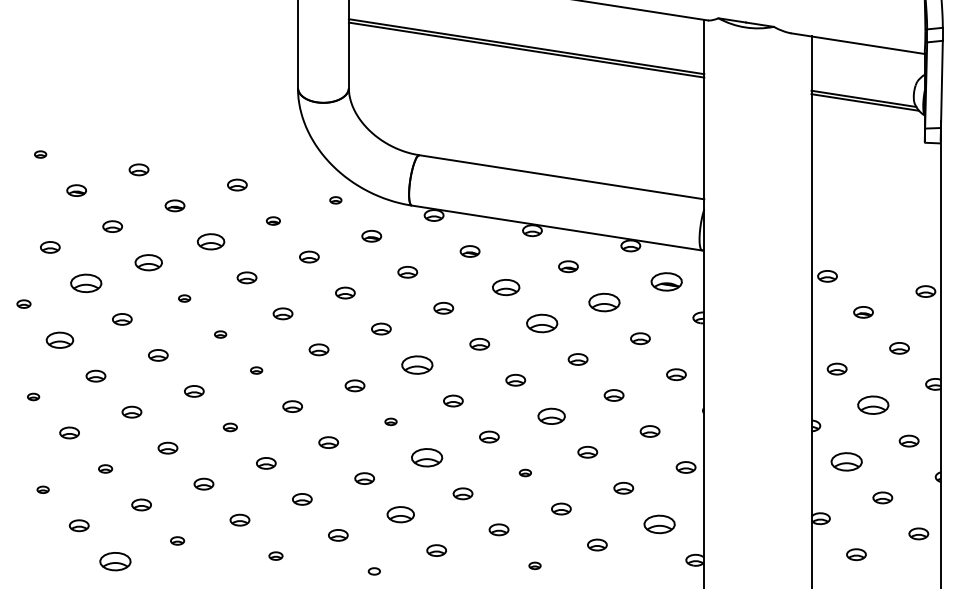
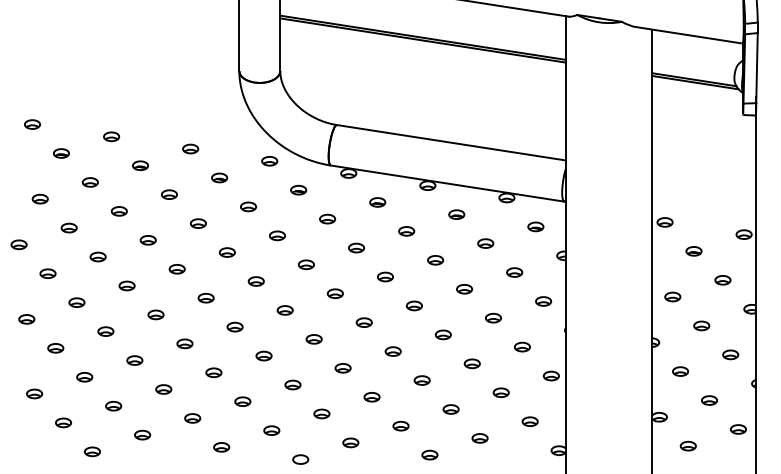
part: (40, 154) -> (32, 124), size x1.67
part: (335, 200) -> (269, 161), size x1.67
part: (273, 220) -> (219, 177), size x1.43
part: (210, 241) -> (169, 194), size x0.71
part: (148, 262) -> (119, 211), size x0.71
part: (666, 281) -> (535, 226), size x0.62
part: (86, 283) -> (69, 228), size x0.62
part: (505, 287) -> (406, 231), size x0.71
part: (184, 298) -> (148, 240), size x1.67
part: (604, 302) -> (485, 243), size x0.62
part: (23, 303) -> (18, 244), size x1.43
part: (541, 323) -> (435, 260), size x0.62
part: (220, 334) -> (177, 269), size x1.67
part: (59, 339) -> (47, 273), size x0.71
part: (417, 364) -> (335, 293), size x0.62
part: (256, 370) -> (206, 298), size x1.67
part: (33, 396) -> (26, 318), size x1.67
part: (872, 404) -> (701, 325), size x0.62
part: (551, 415) -> (443, 334), size x0.71
part: (390, 421) -> (313, 339), size x1.67
part: (230, 427) -> (185, 343), size x1.43
part: (426, 457) -> (342, 368), size x0.62
part: (846, 461) -> (680, 371), size x0.62
part: (105, 468) -> (84, 376), size x1.43
part: (525, 472) -> (422, 380), size x1.67
part: (42, 489) -> (33, 393), size x1.67
part: (400, 514) -> (321, 413), size x0.71
part: (659, 523) -> (529, 421), size x0.62
part: (177, 540) -> (142, 434), size x1.43
part: (275, 555) -> (221, 446), size x1.43
part: (114, 561) -> (91, 451), size x0.62
part: (534, 565) -> (429, 454), size x1.67
part: (374, 571) -> (300, 459), size x1.67

